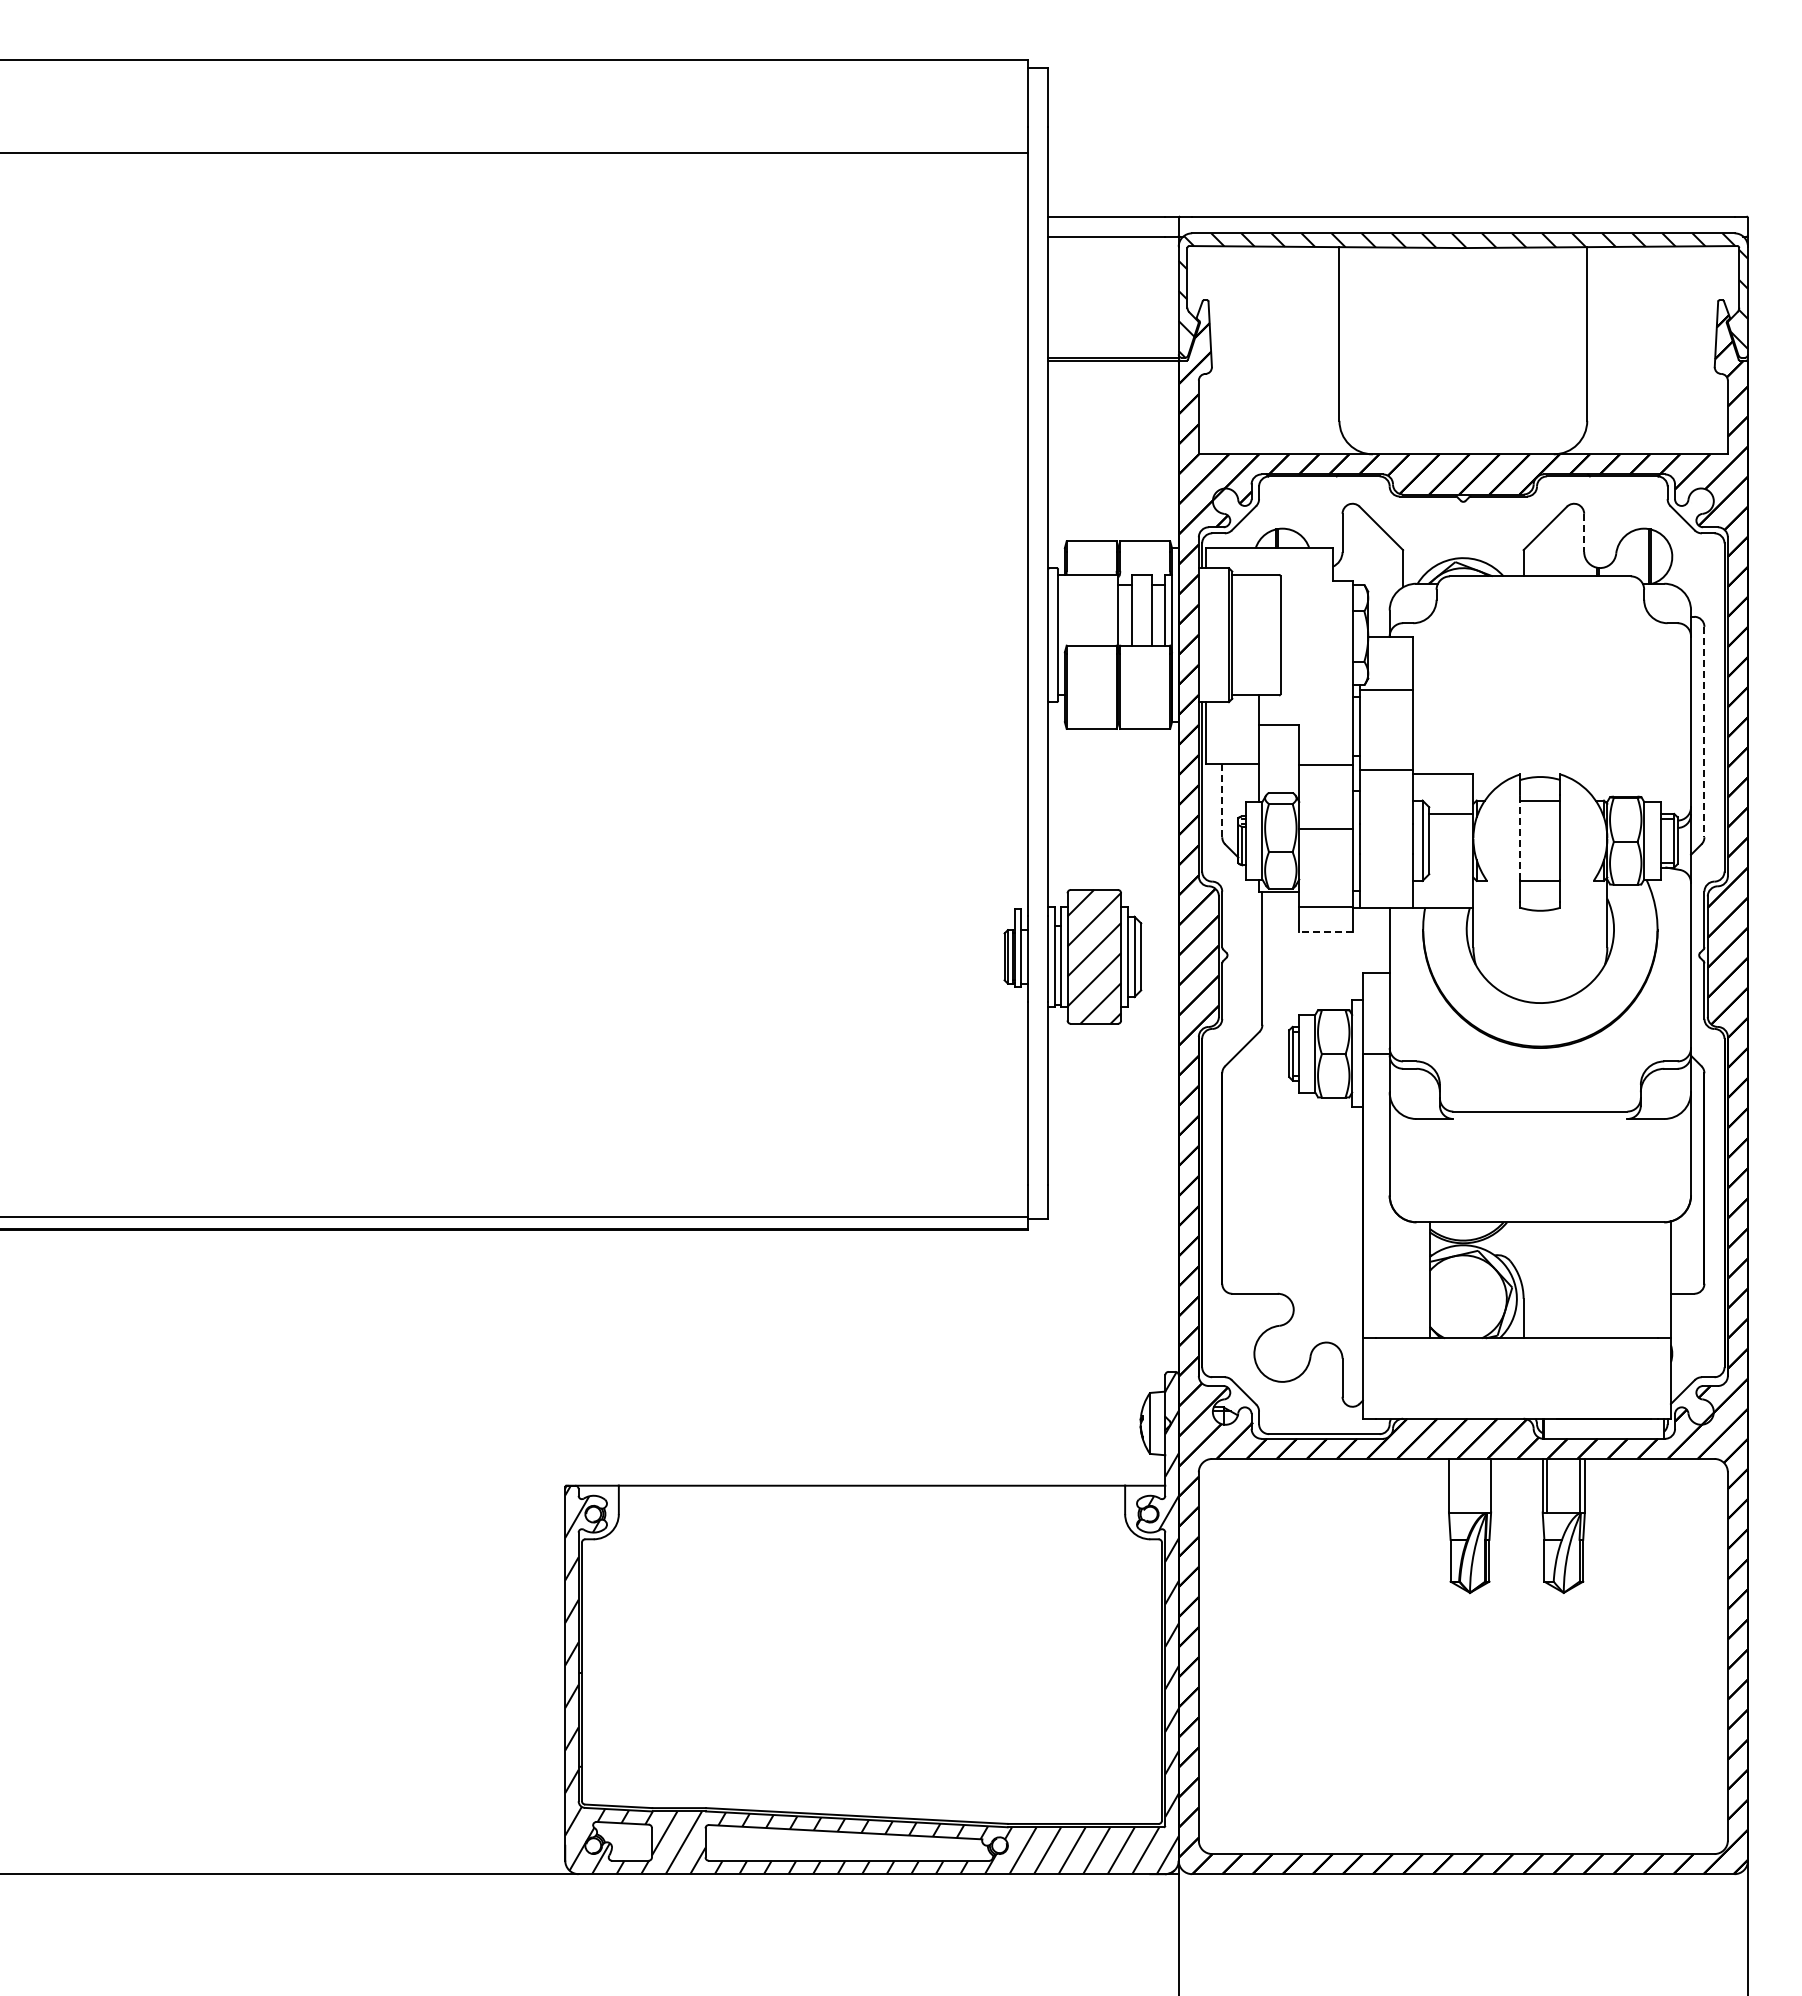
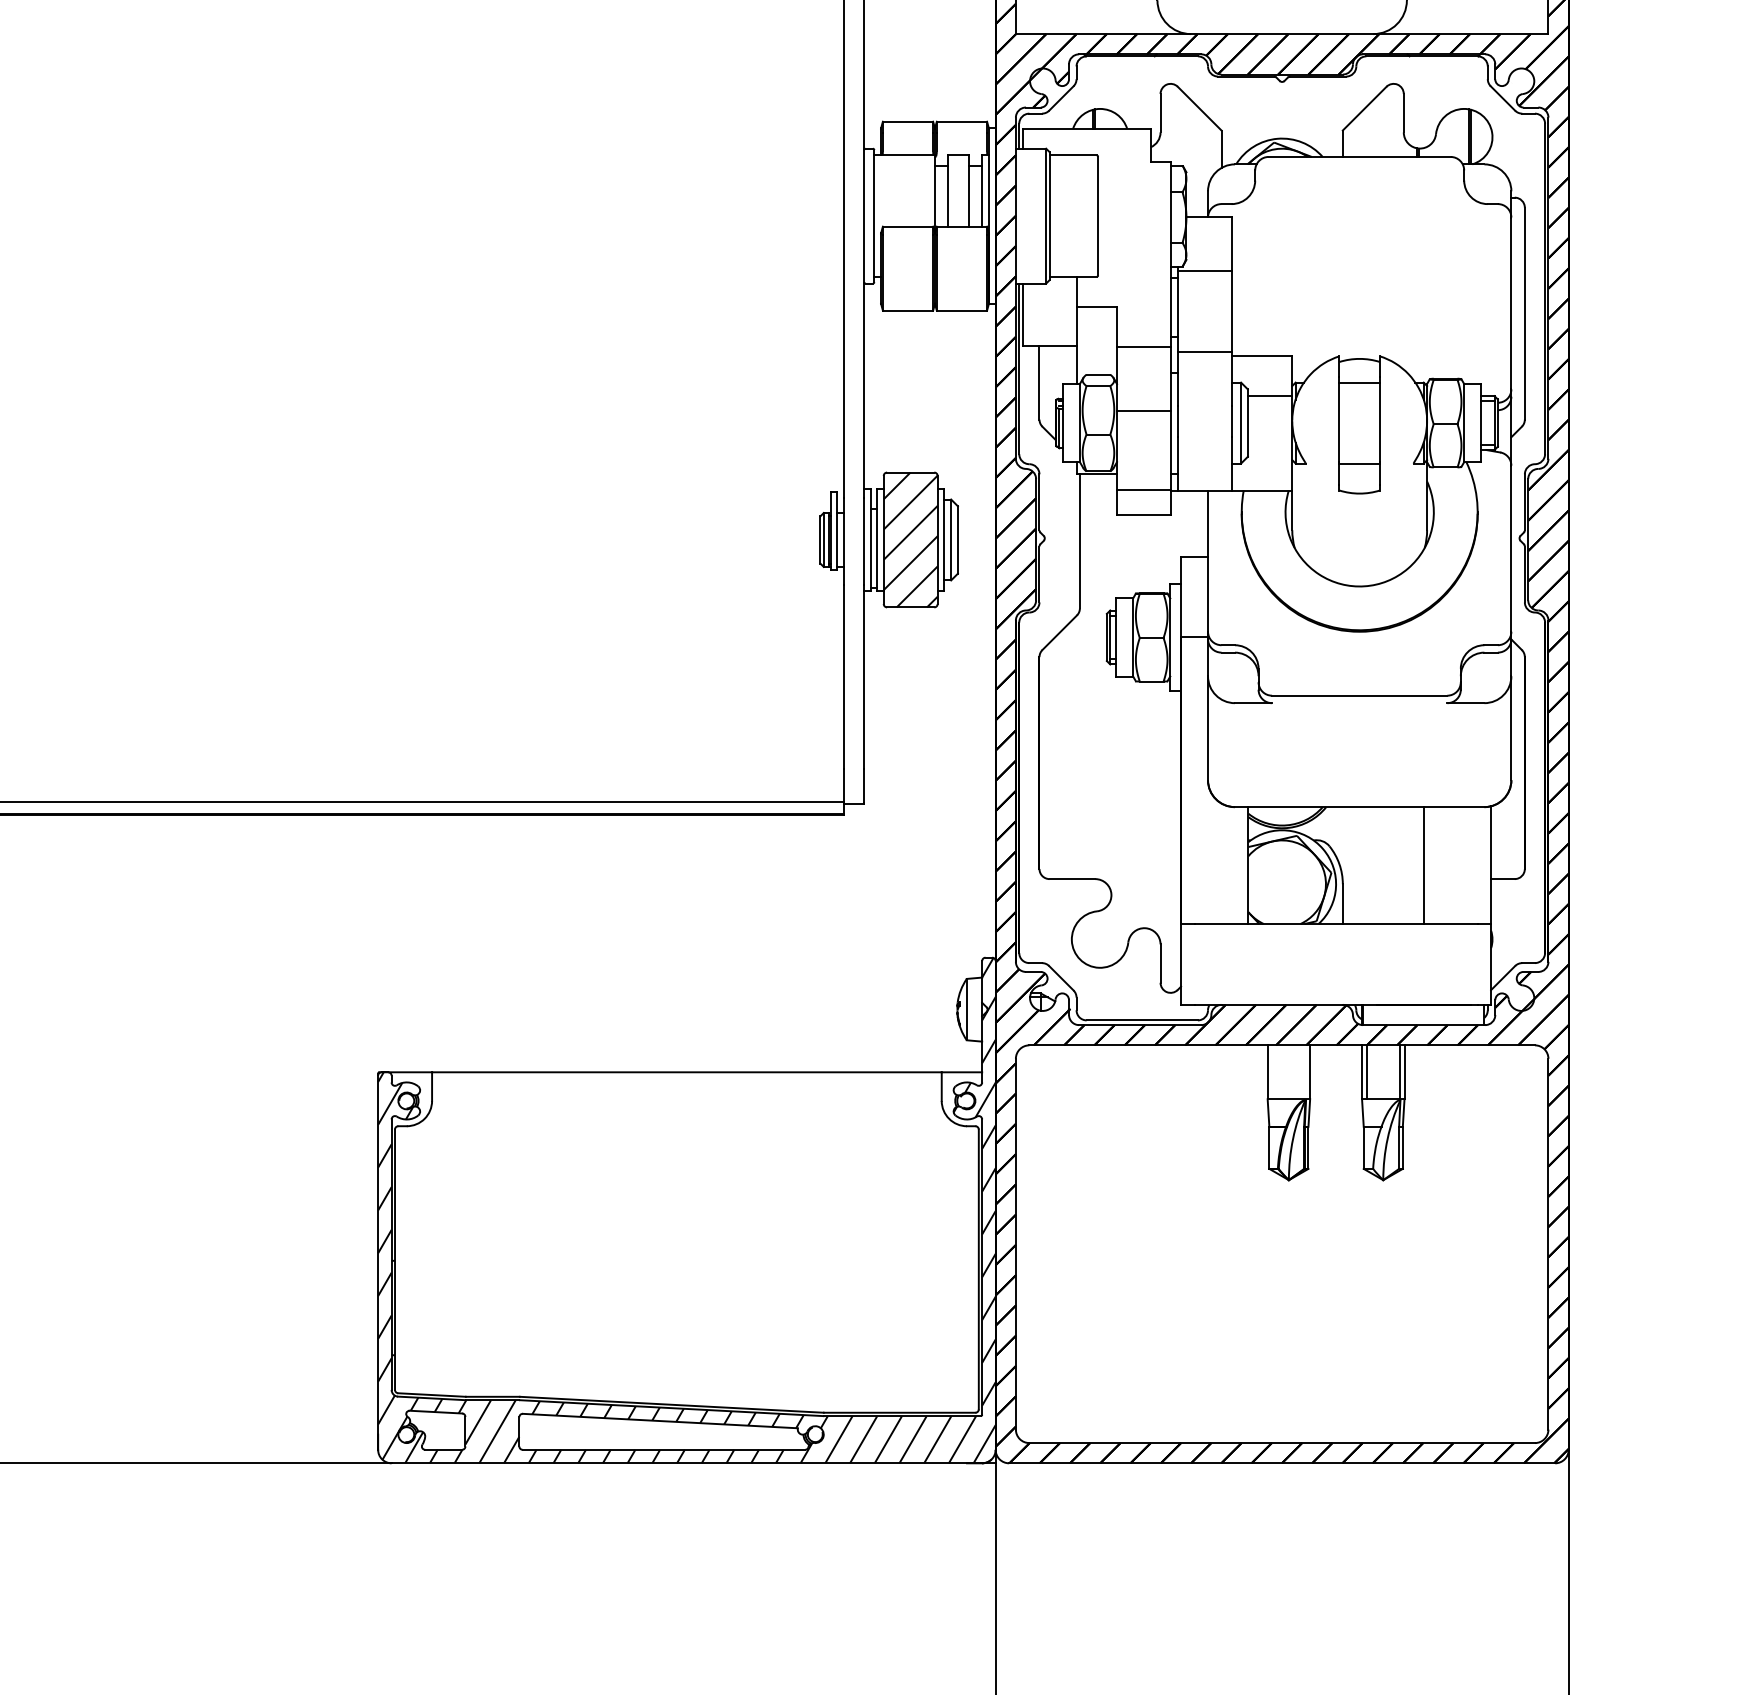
line: (1584, 533) -> (1404, 113), dashed -> solid
line: (1704, 732) -> (1524, 314), dashed -> solid
line: (1222, 800) -> (1039, 382), dashed -> solid
line: (1520, 836) -> (1339, 418), dashed -> solid
line: (1326, 931) -> (1144, 514), dashed -> solid
line: (1603, 1280) -> (1423, 865), added

